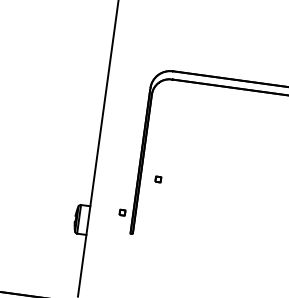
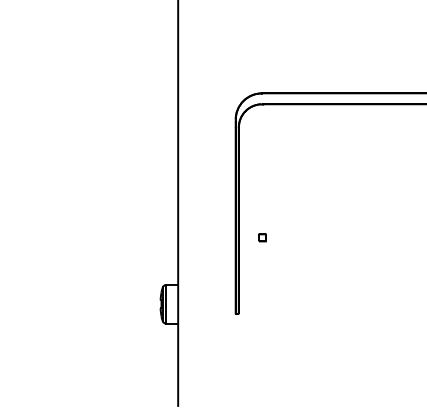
part: (122, 212) -> (221, 287), removed

